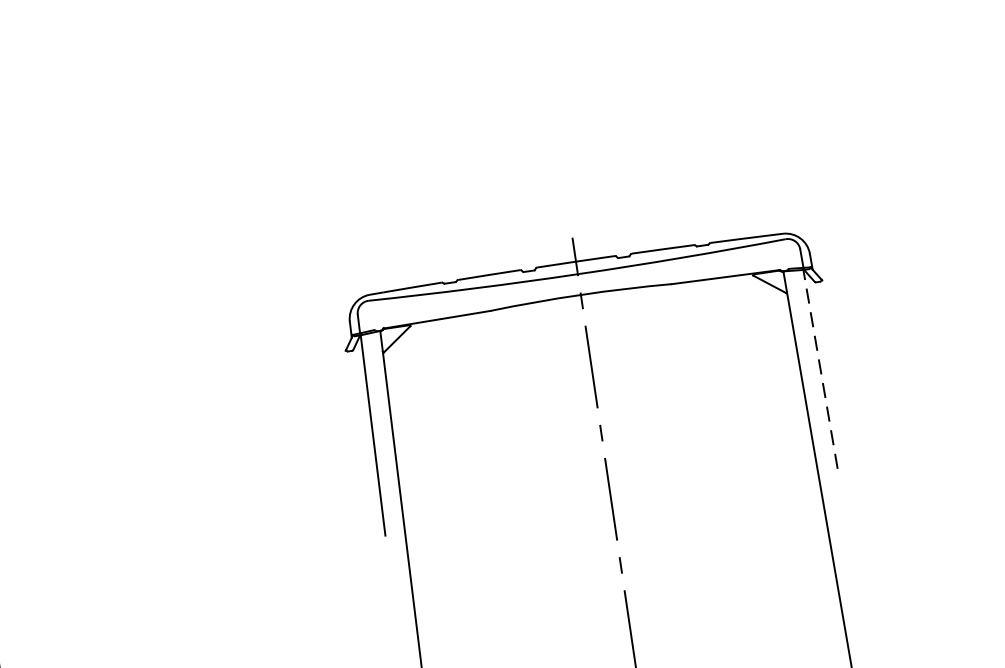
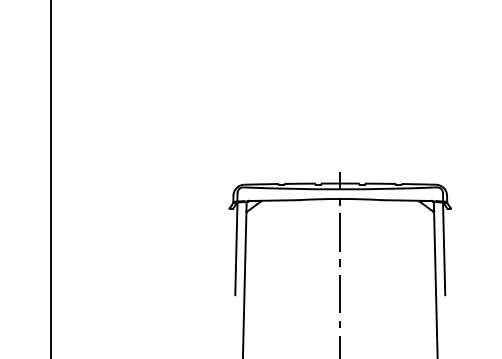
line: (821, 368) -> (444, 248), dashed -> solid

